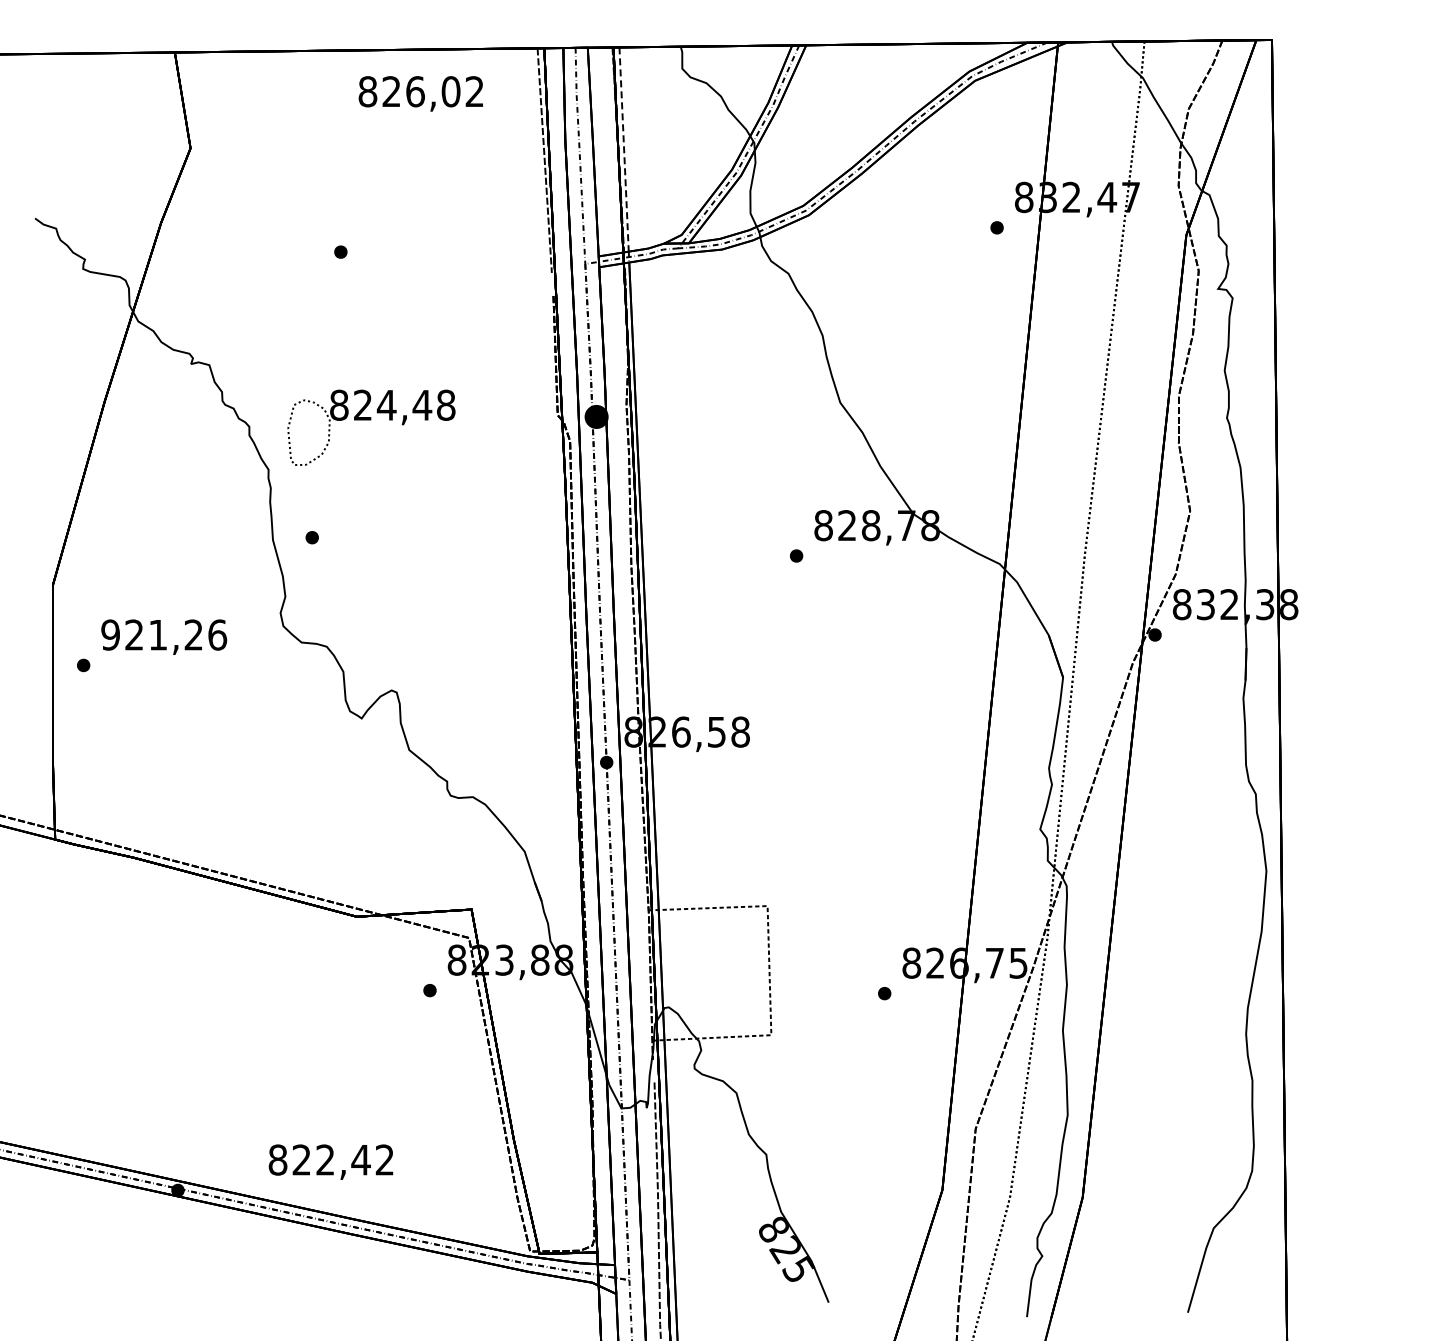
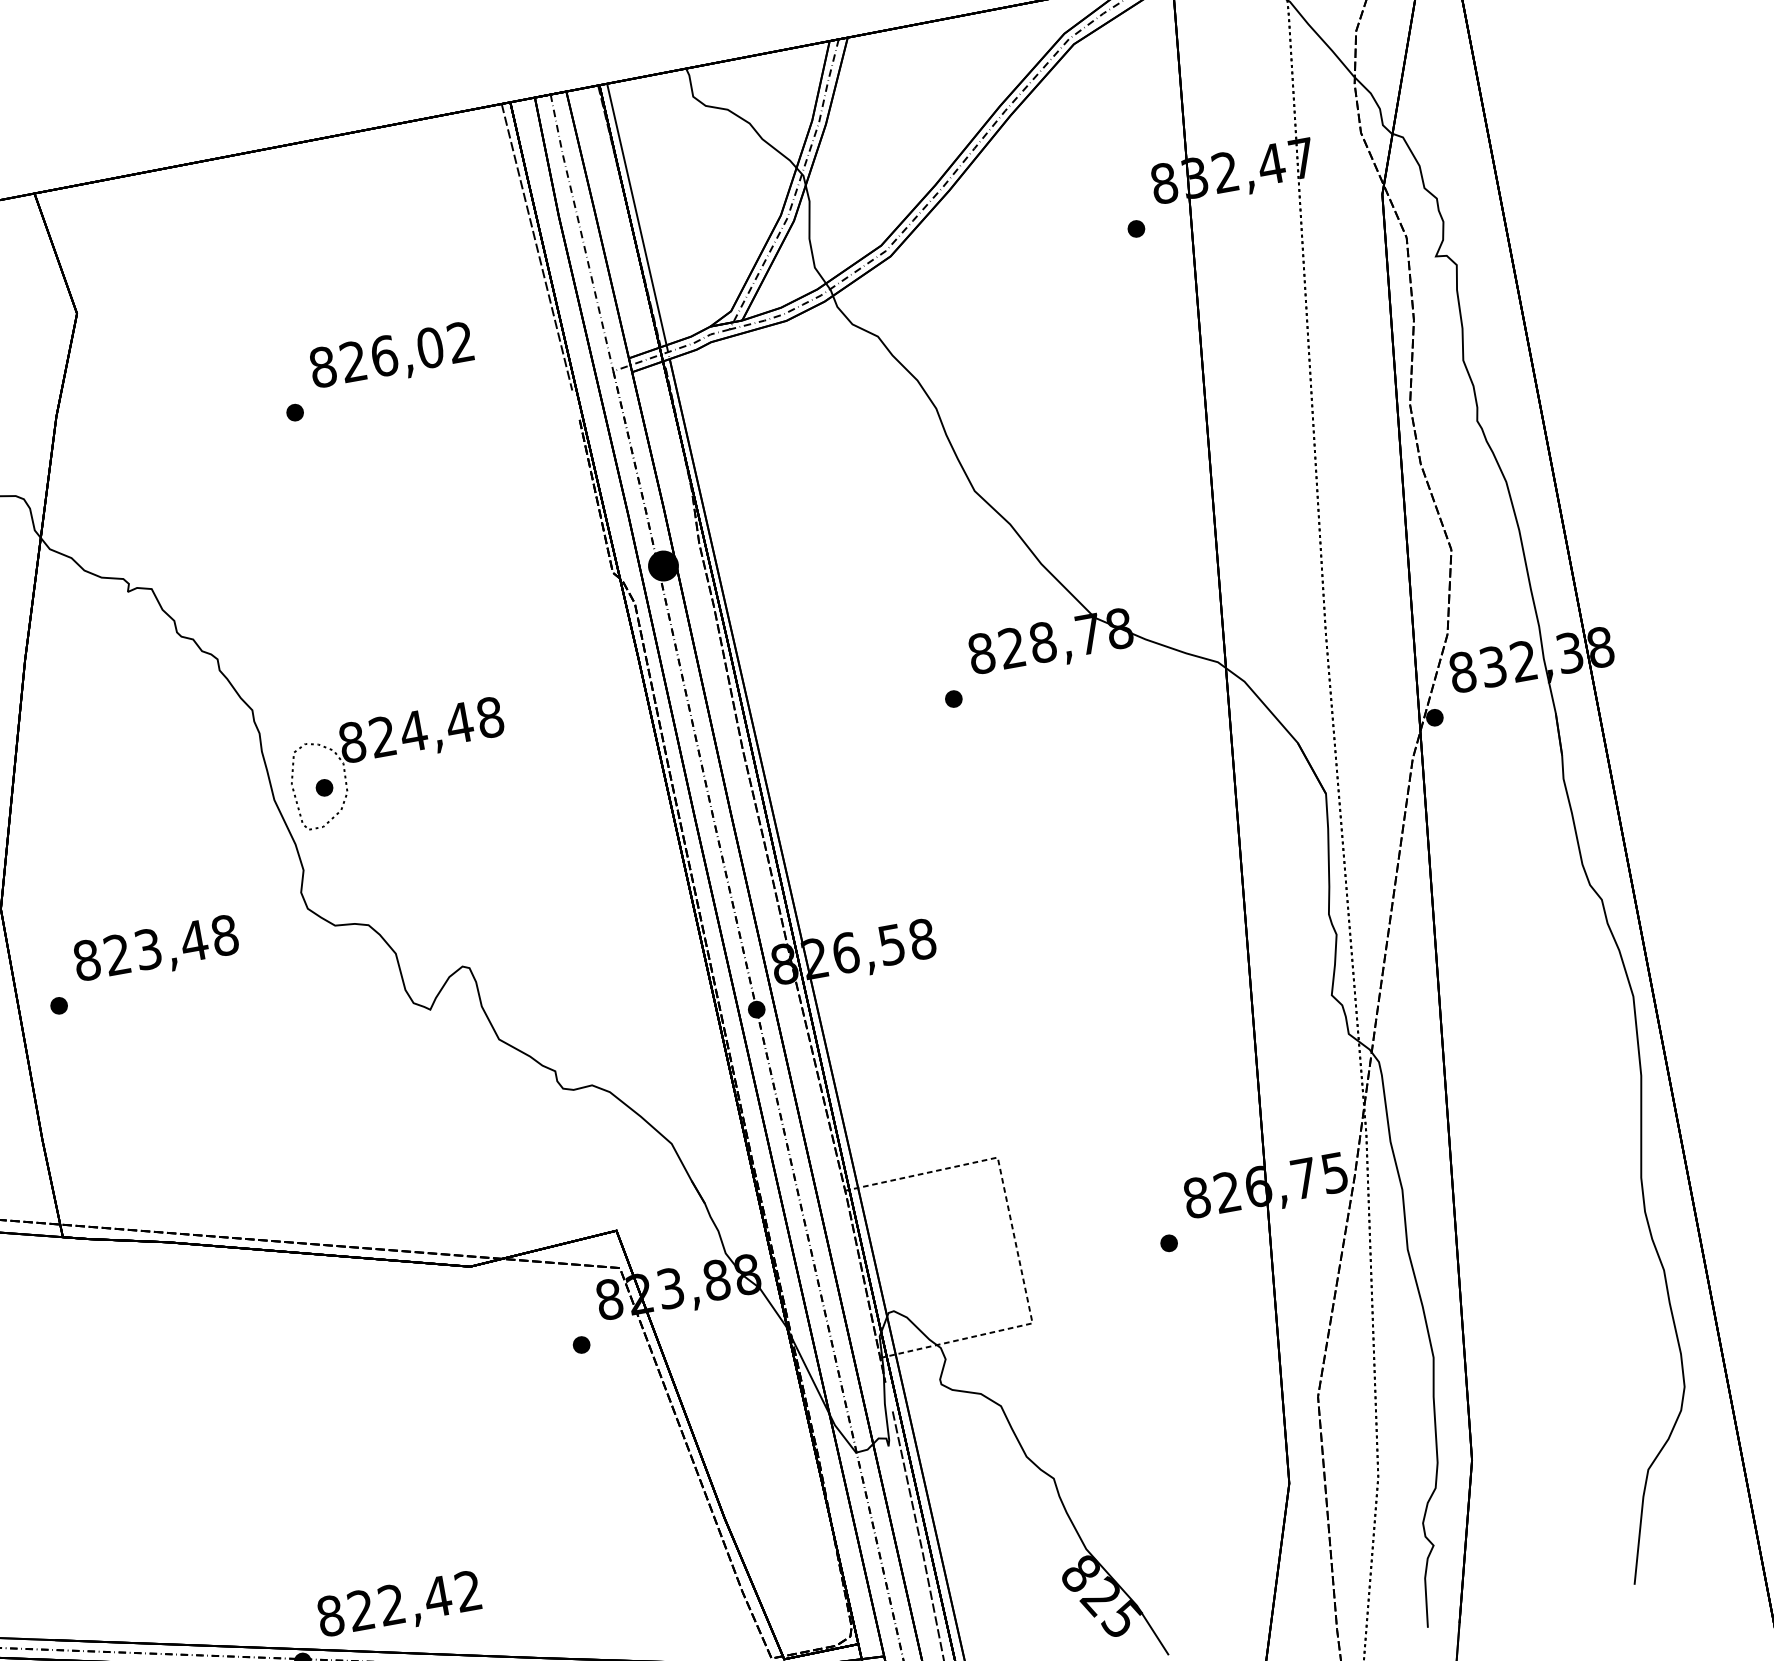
text: (420, 93) -> (391, 357), moved
line: (624, 150) -> (637, 215), dashed -> solid
part: (371, 420) -> (397, 754), moved
text: (164, 634) -> (156, 947), 921,26 -> 823,48
text: (330, 1161) -> (398, 1605), moved

